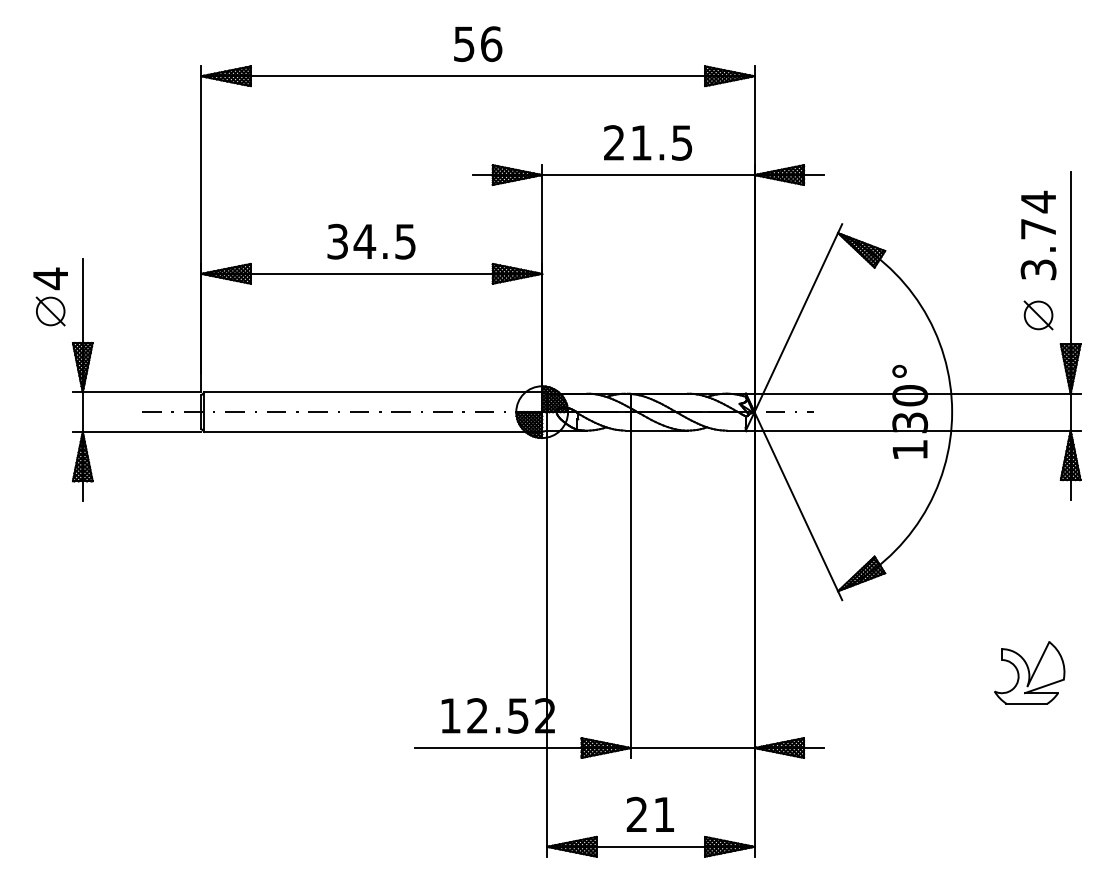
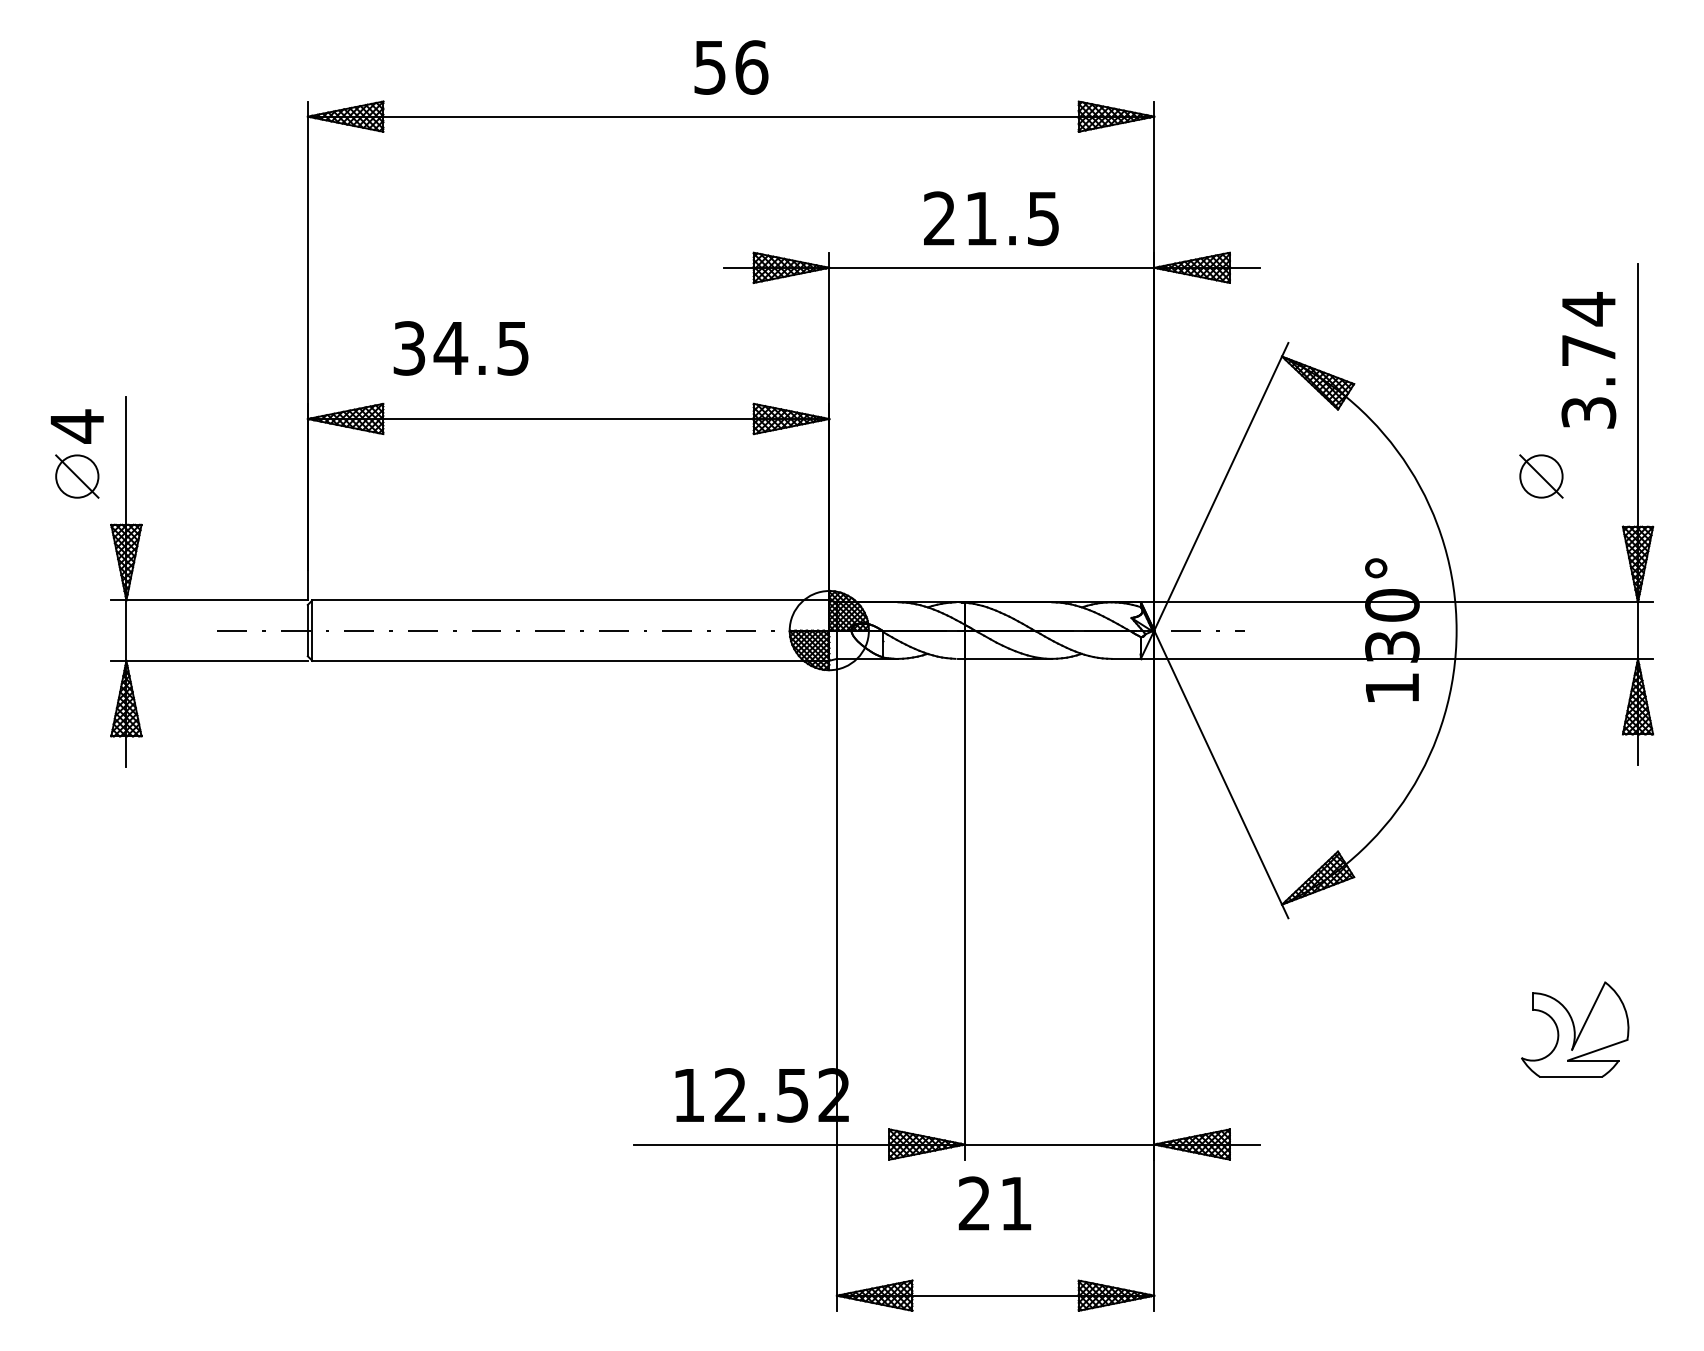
text: (371, 241) -> (461, 348), moved
part: (1038, 315) -> (1541, 476), moved
text: (649, 813) -> (993, 1201), moved

